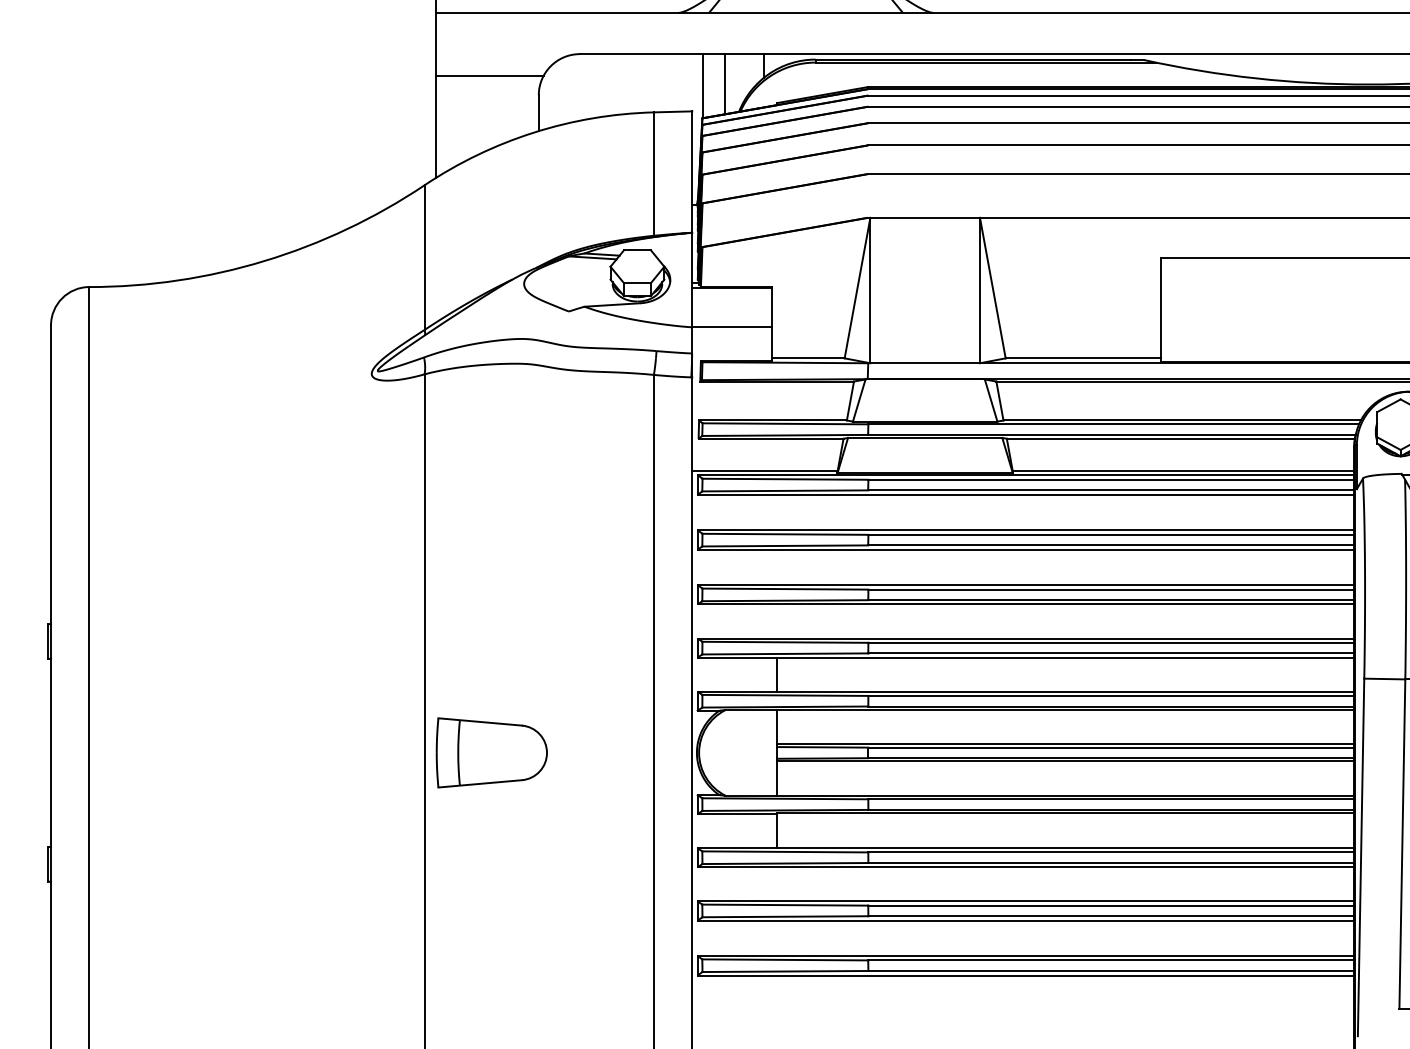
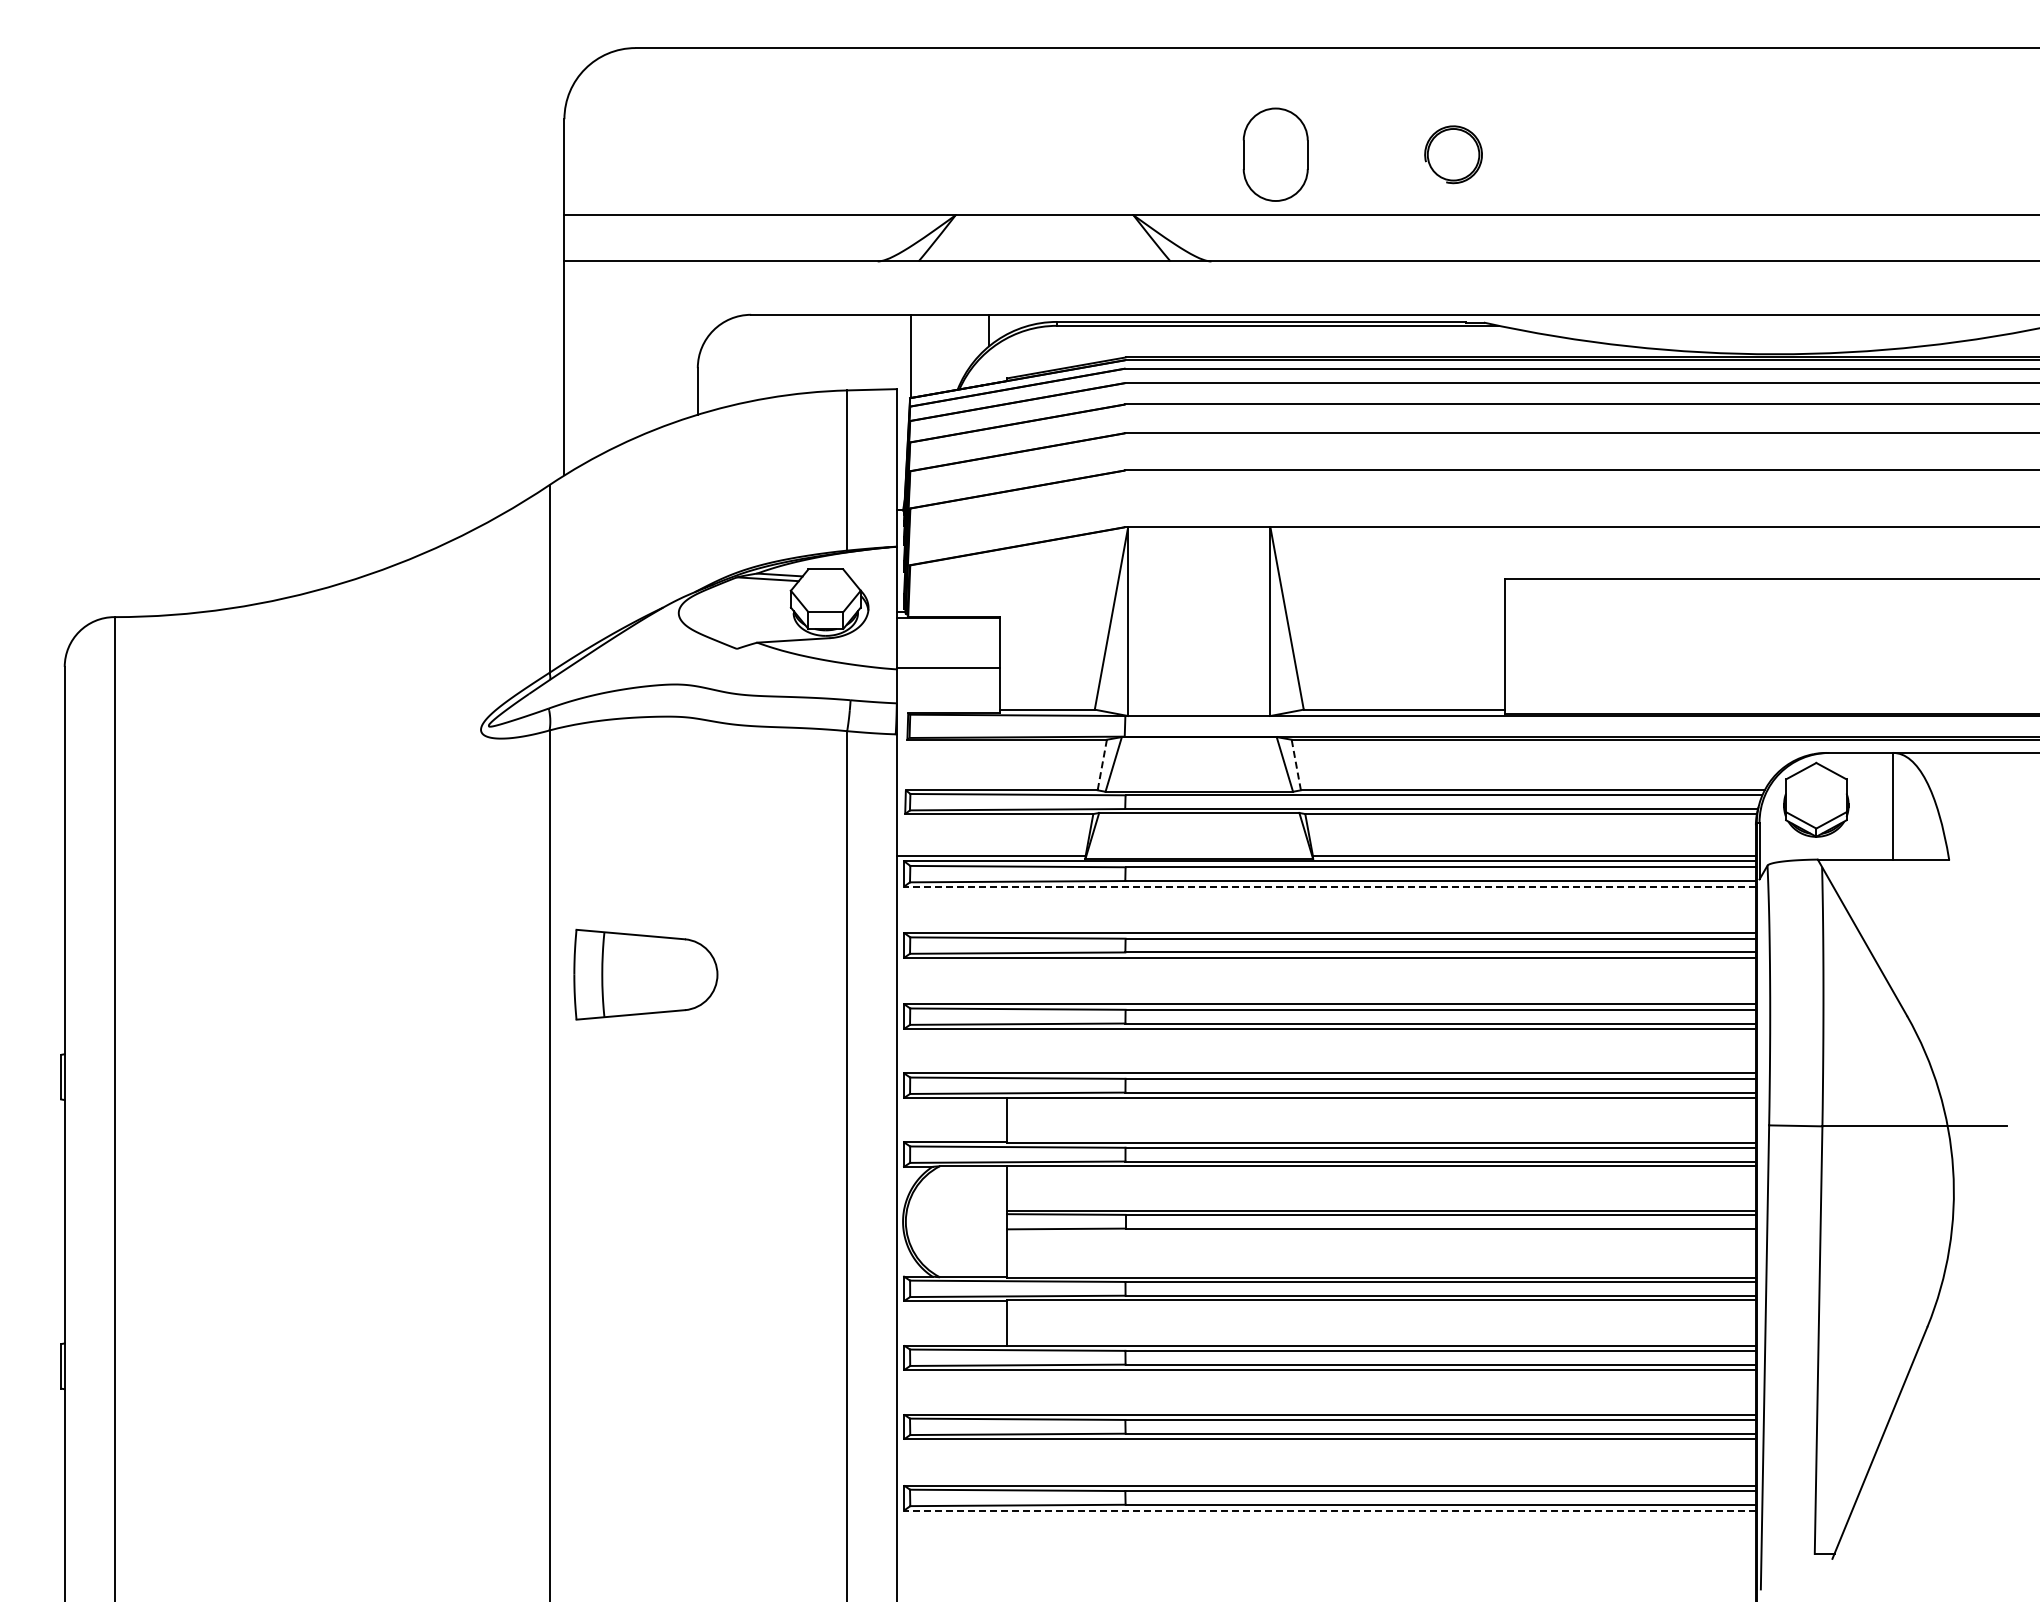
line: (490, 76) -> (634, 343), removed
line: (725, 83) -> (939, 353), removed
line: (850, 401) -> (1102, 765), solid -> dashed
line: (1000, 401) -> (1296, 765), solid -> dashed
line: (1025, 494) -> (1329, 886), solid -> dashed
part: (491, 752) -> (645, 974), moved
line: (1065, 761) -> (1381, 1232), removed
line: (1025, 975) -> (1329, 1510), solid -> dashed

